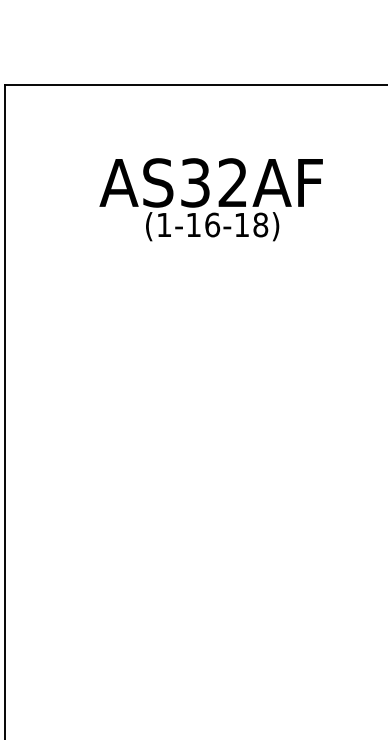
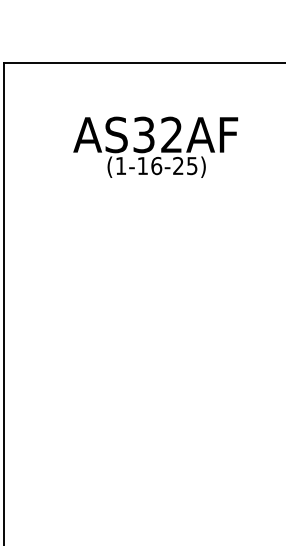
text: (251, 224) -> (185, 165), (1-16-18) -> (1-16-25)

